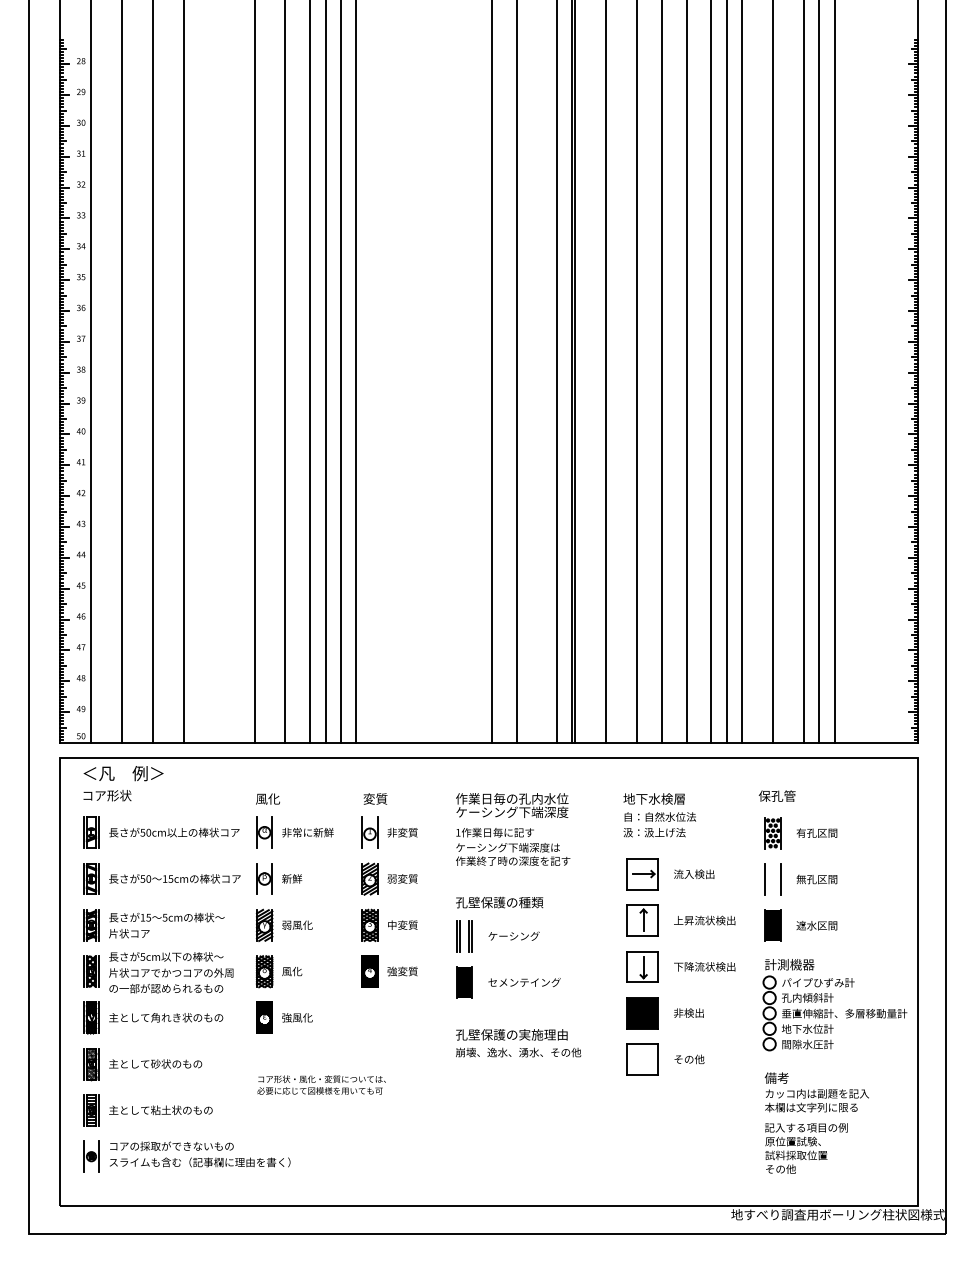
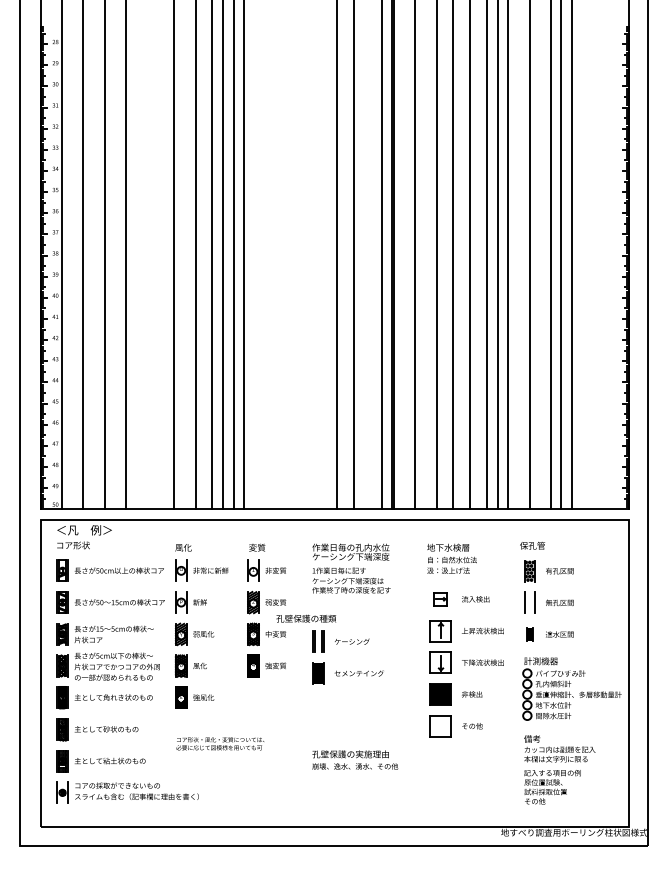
part: (642, 874) -> (440, 599), size x0.6
text: (499, 902) -> (306, 618), moved
part: (772, 925) -> (529, 634), size x0.6
text: (518, 1042) -> (355, 759), moved

